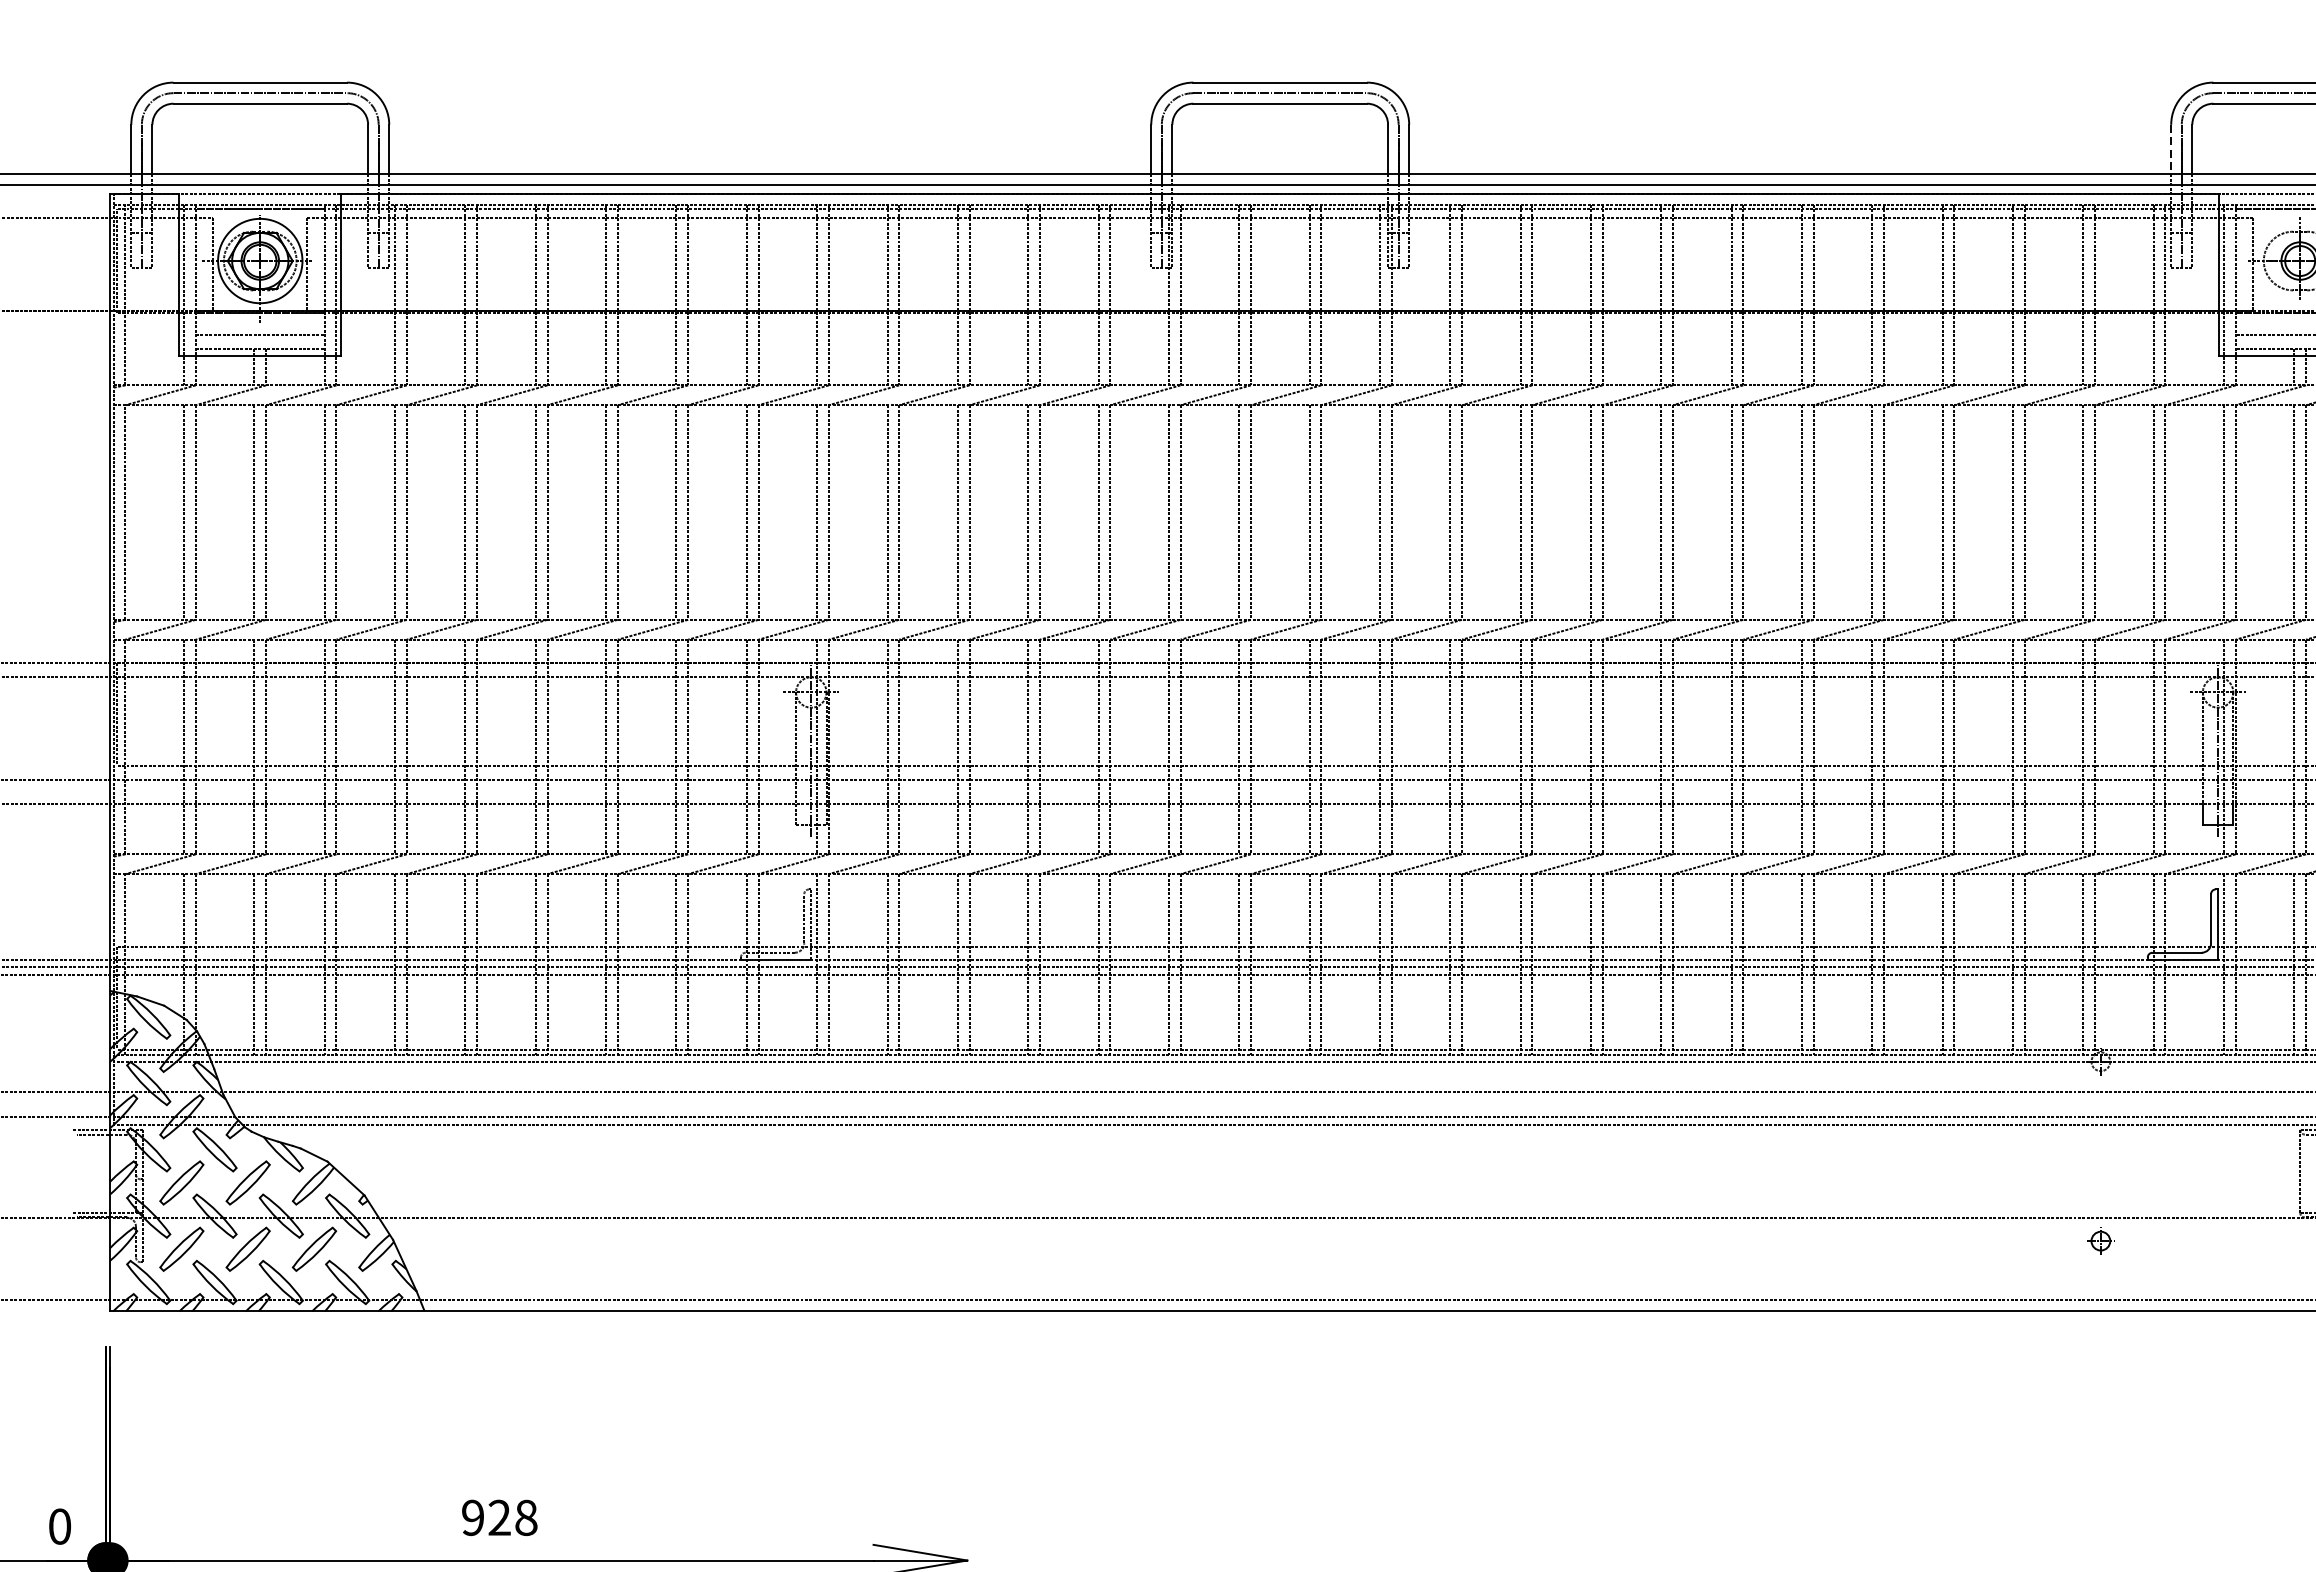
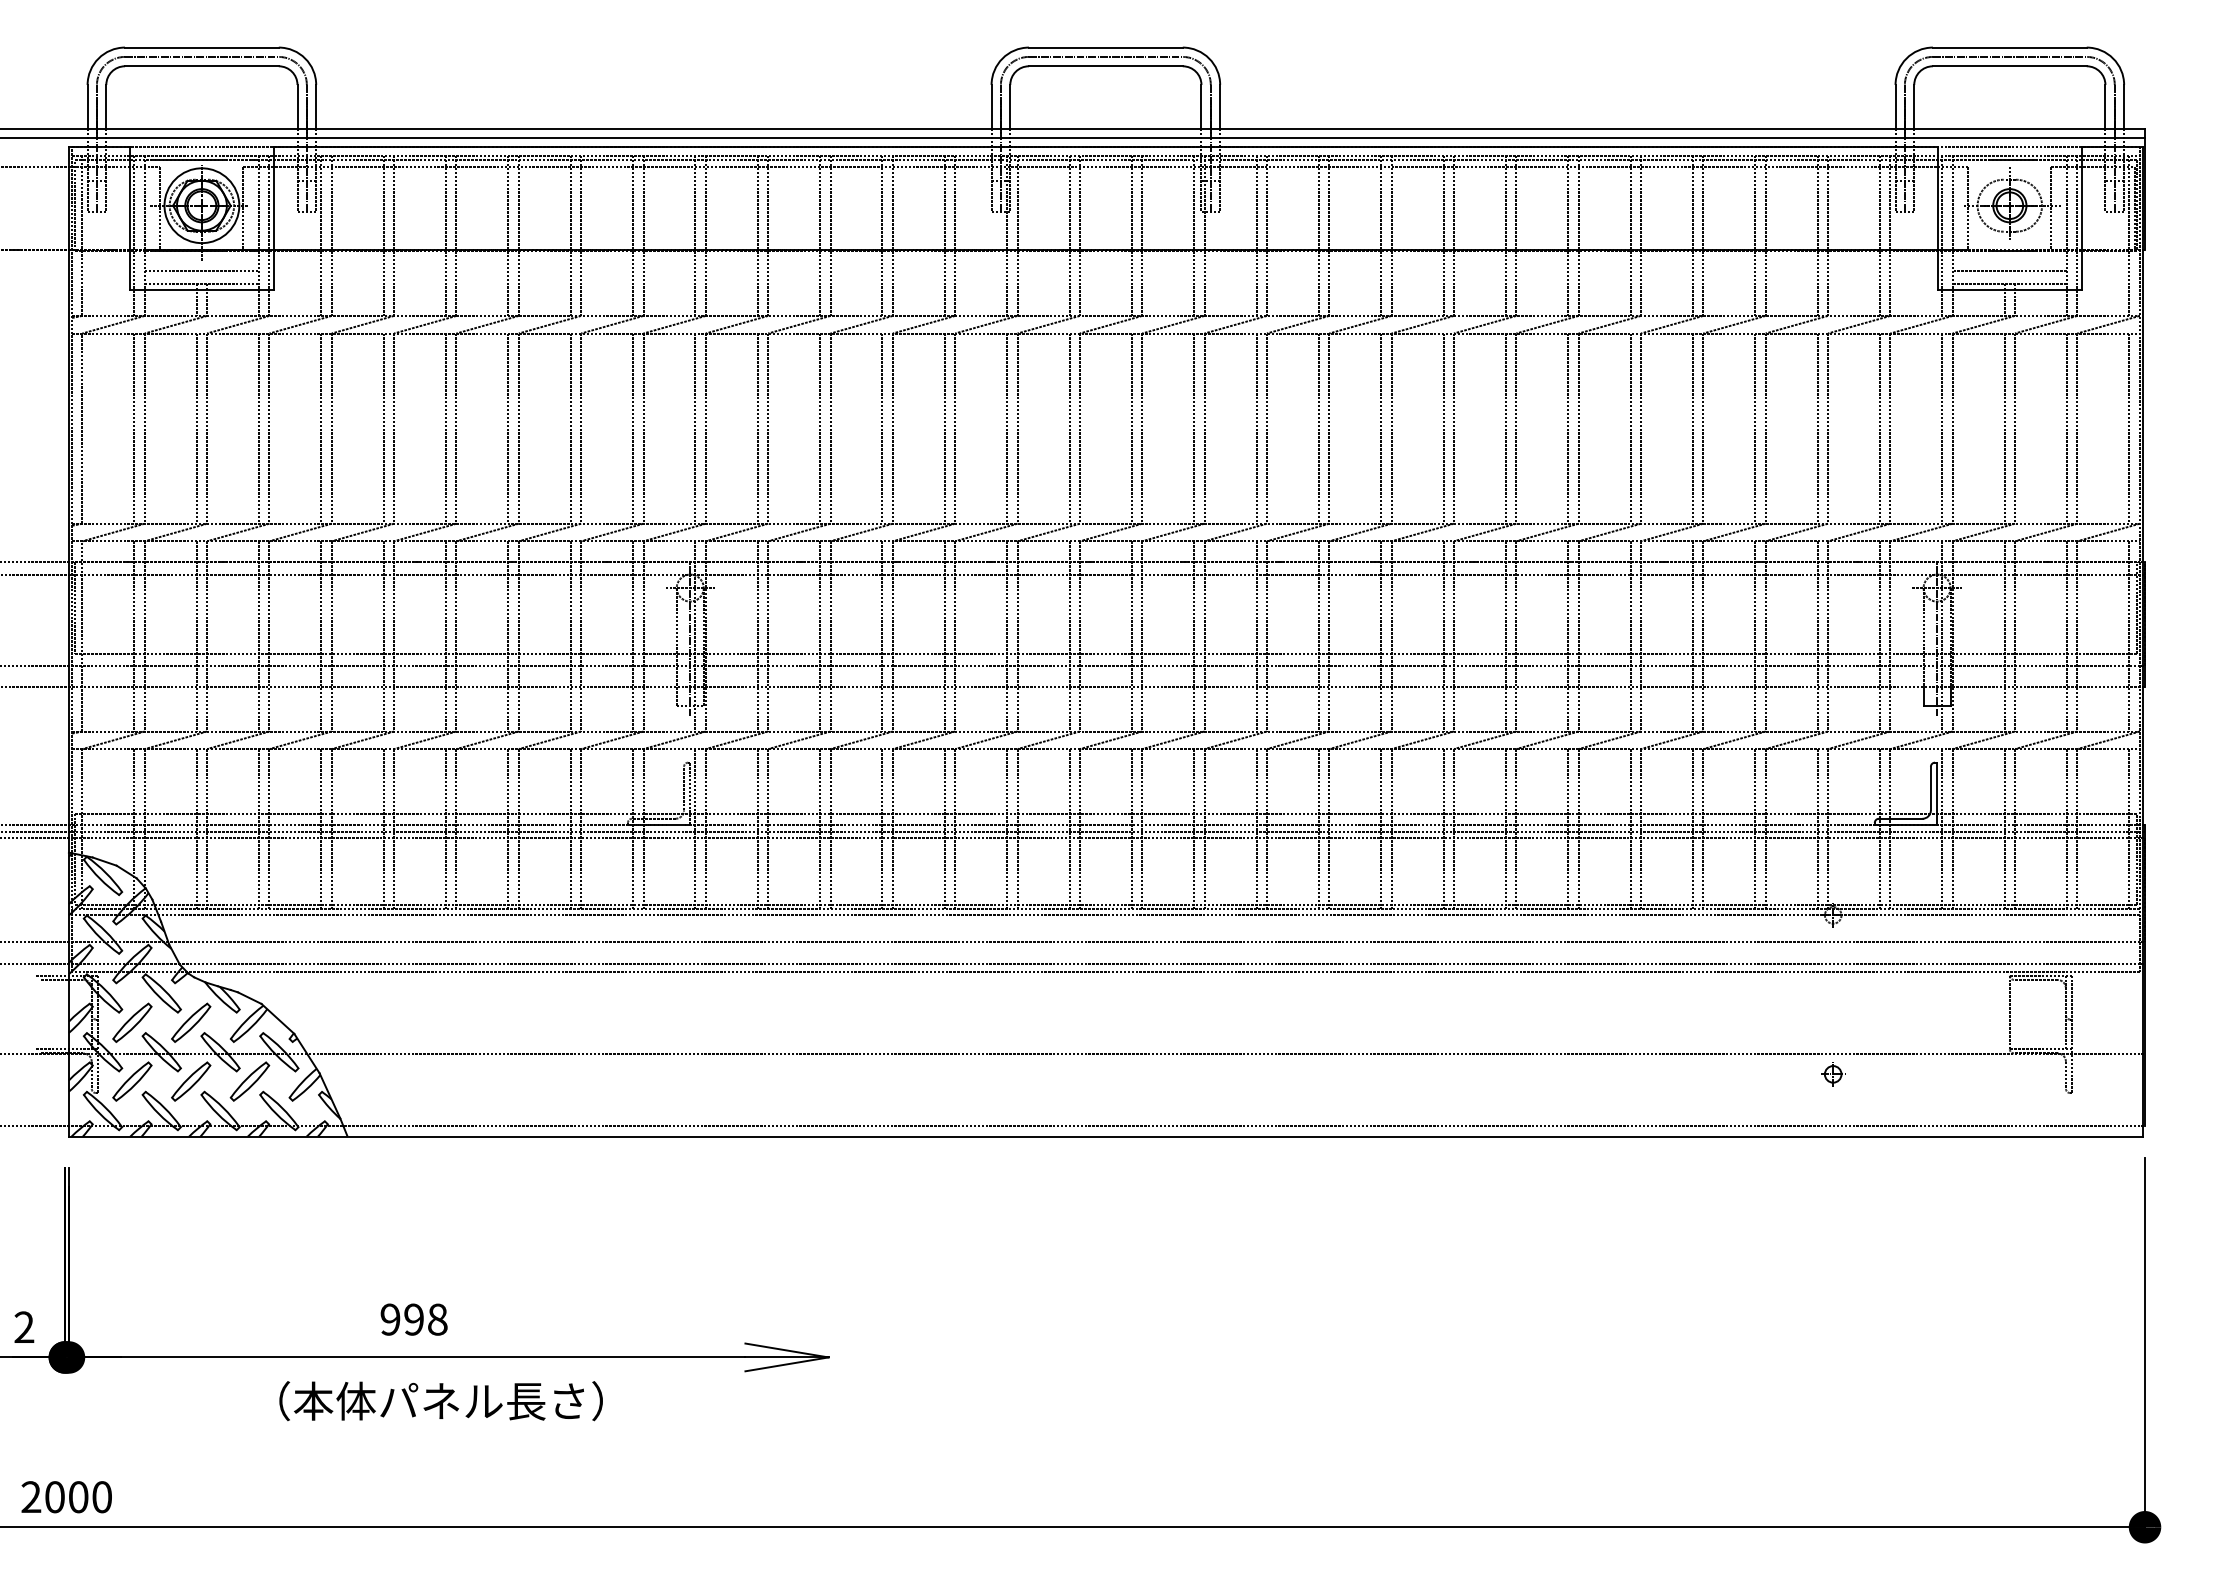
line: (2171, 149) -> (1895, 106), dashed -> solid
text: (499, 1517) -> (413, 1319), 928 -> 998
text: (60, 1526) -> (24, 1327), 0 -> 2

